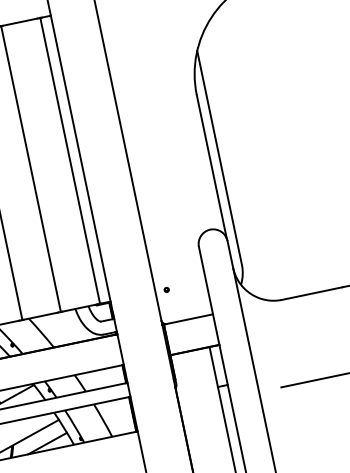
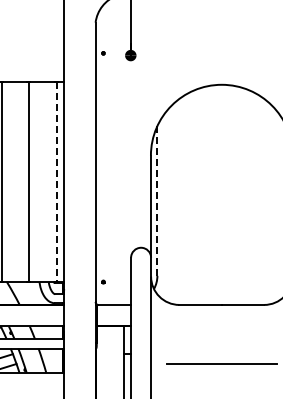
line: (219, 157) -> (157, 200), solid -> dashed
line: (69, 161) -> (56, 182), solid -> dashed

